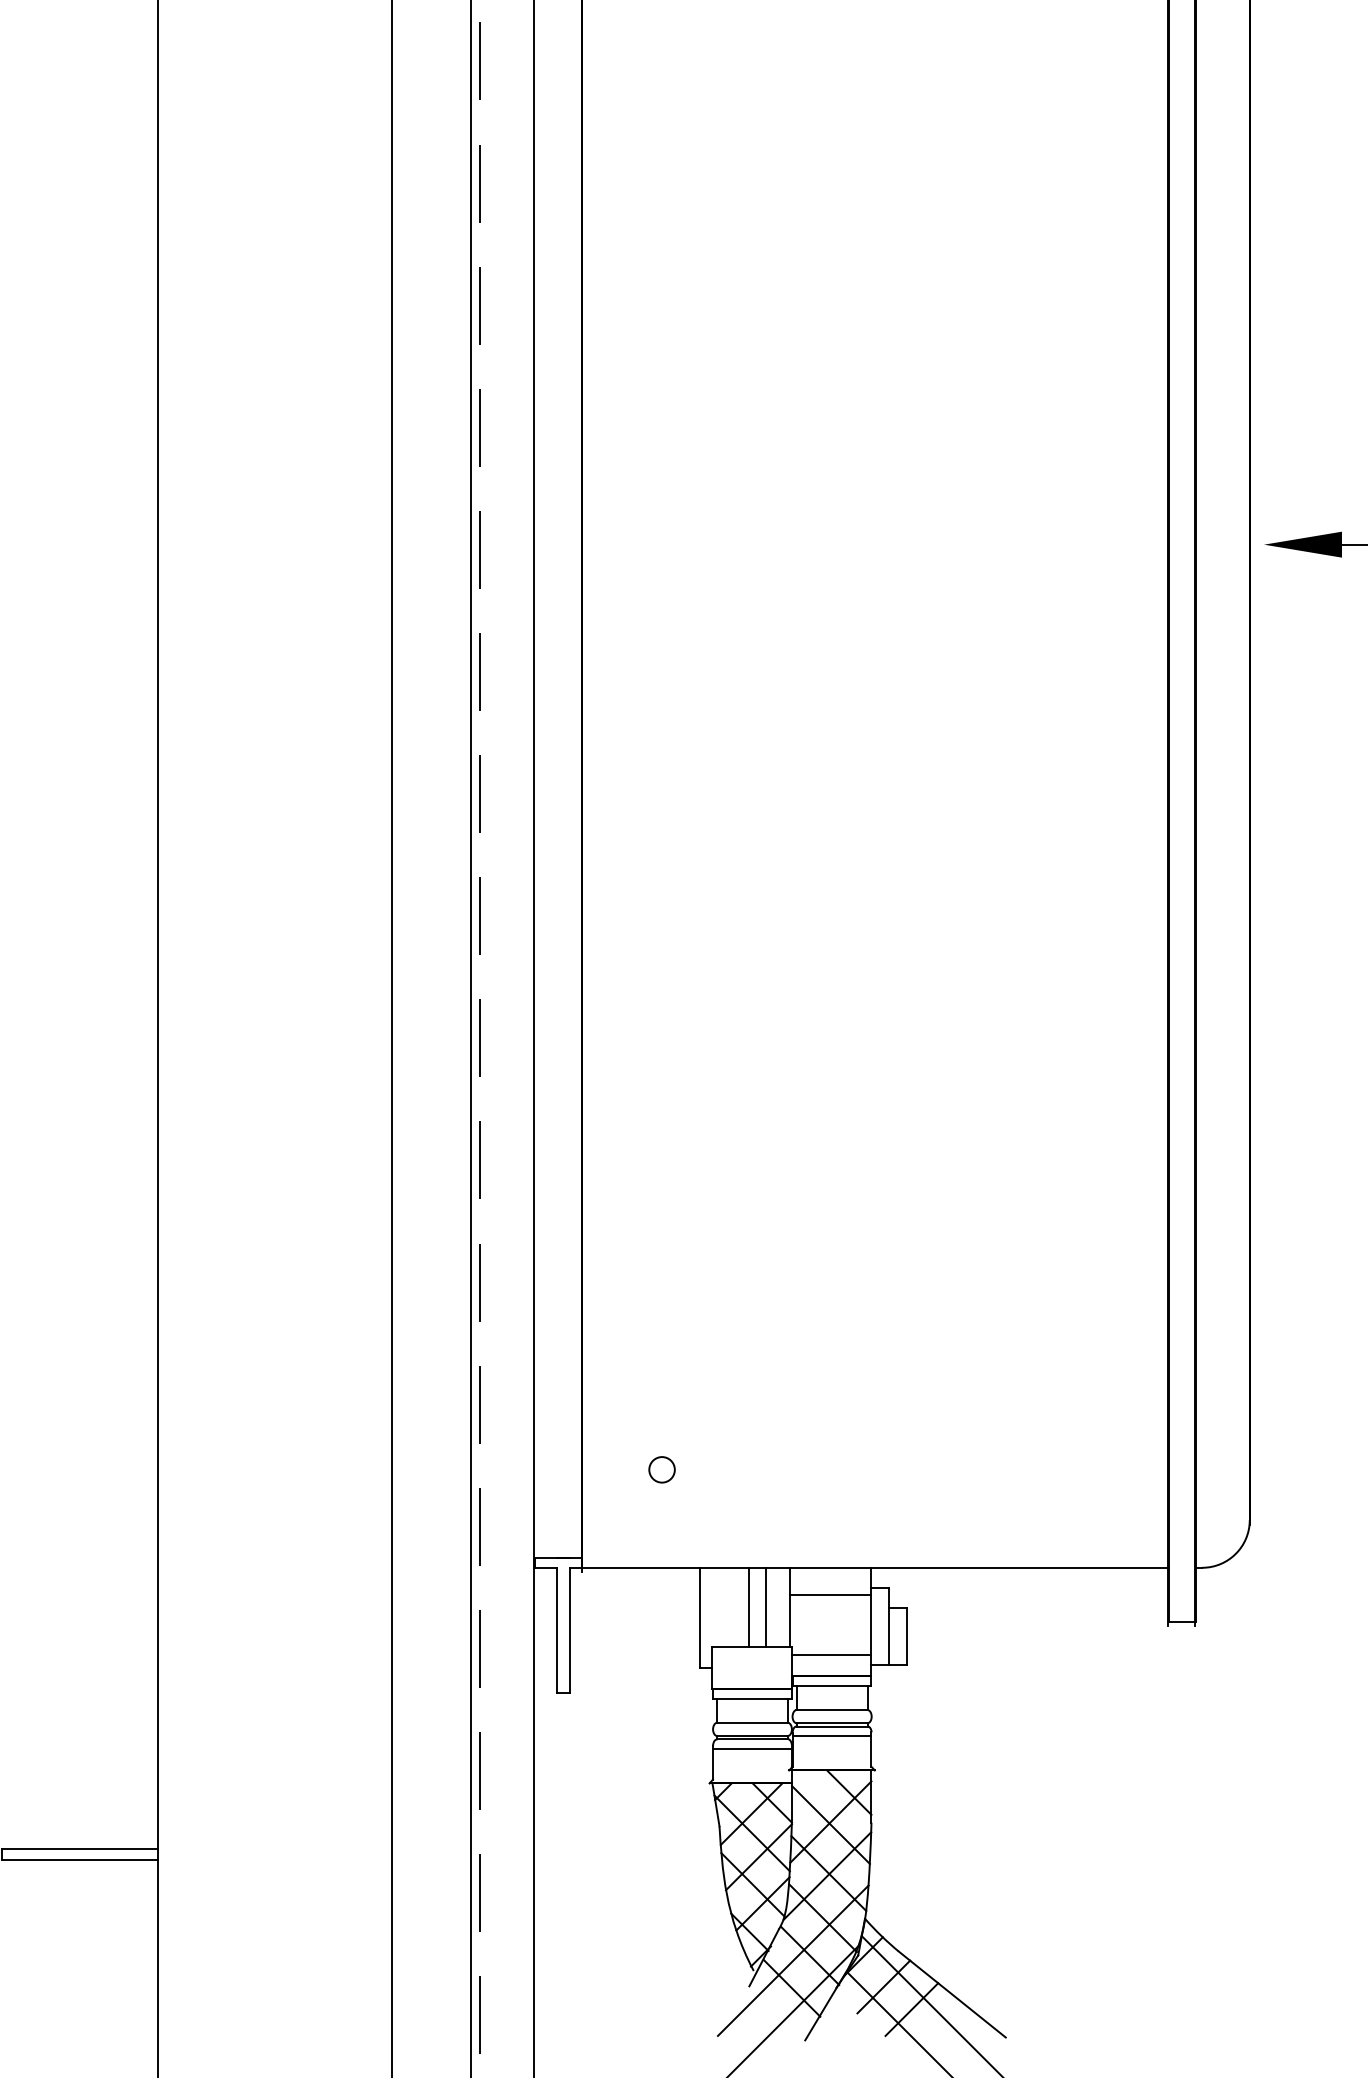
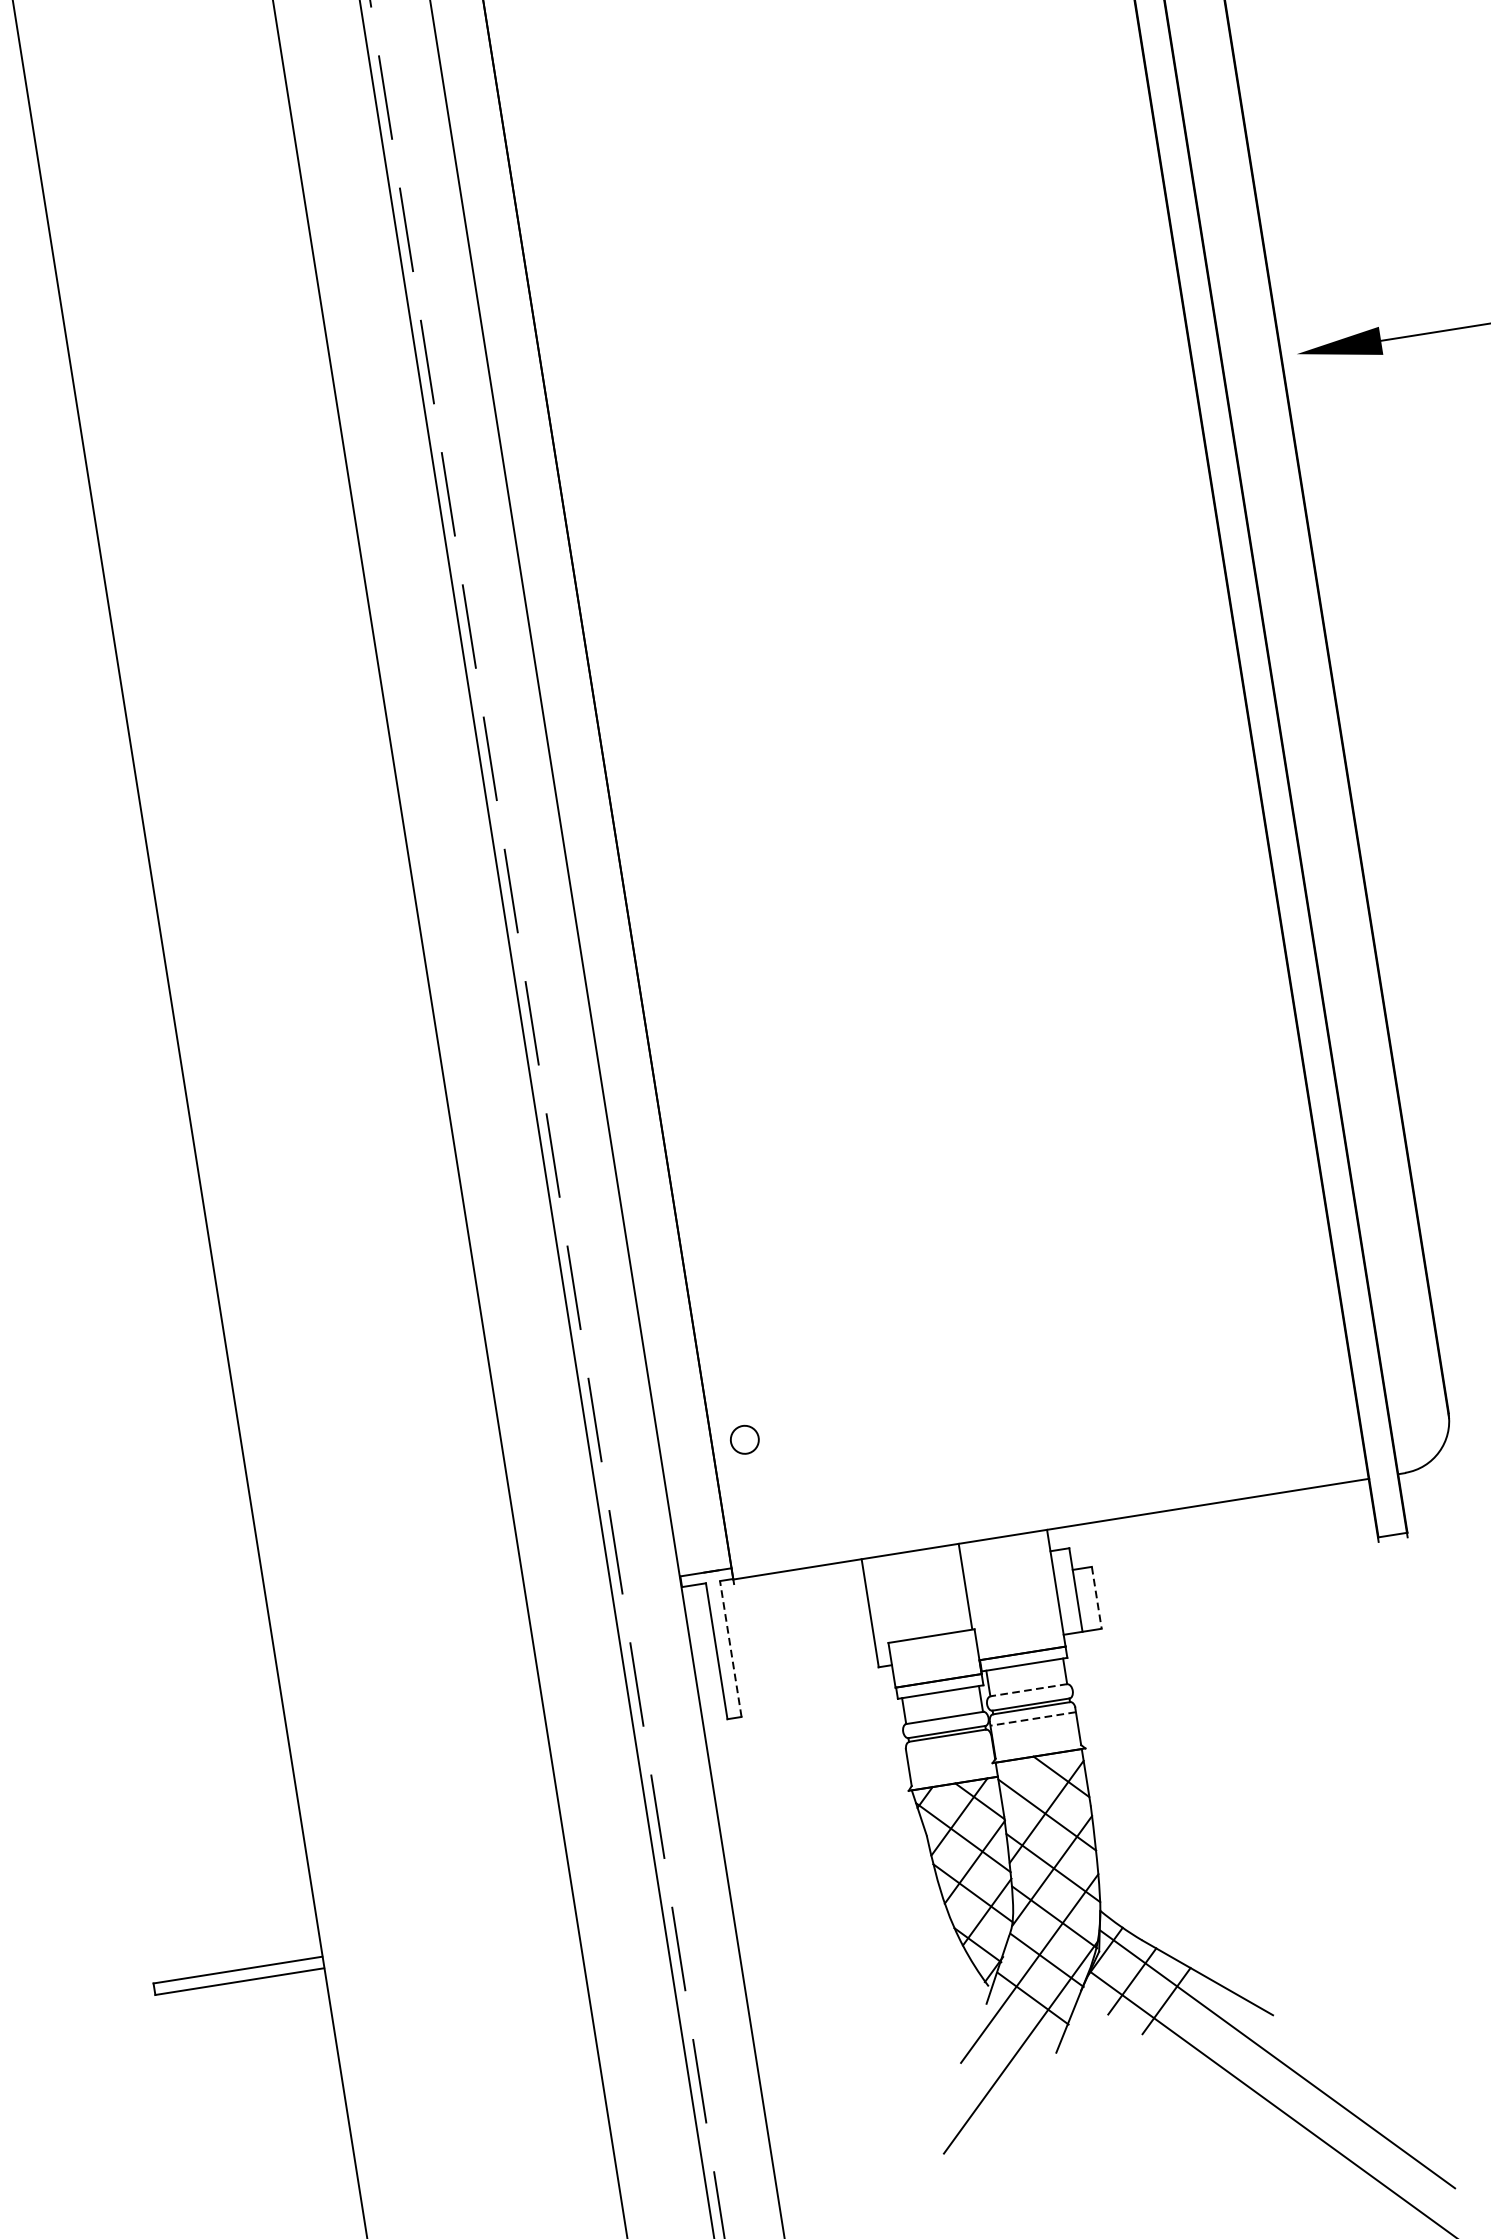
circle: (661, 1469) -> (744, 1439), moved
line: (830, 1595) -> (1007, 1566), removed
line: (749, 1606) -> (921, 1592), removed
line: (766, 1607) -> (940, 1590), removed
line: (569, 1630) -> (730, 1649), solid -> dashed
line: (906, 1636) -> (1096, 1597), solid -> dashed
line: (831, 1654) -> (1018, 1630), removed
line: (832, 1709) -> (1029, 1689), solid -> dashed
line: (831, 1736) -> (1032, 1719), solid -> dashed
line: (752, 1749) -> (949, 1746), removed

